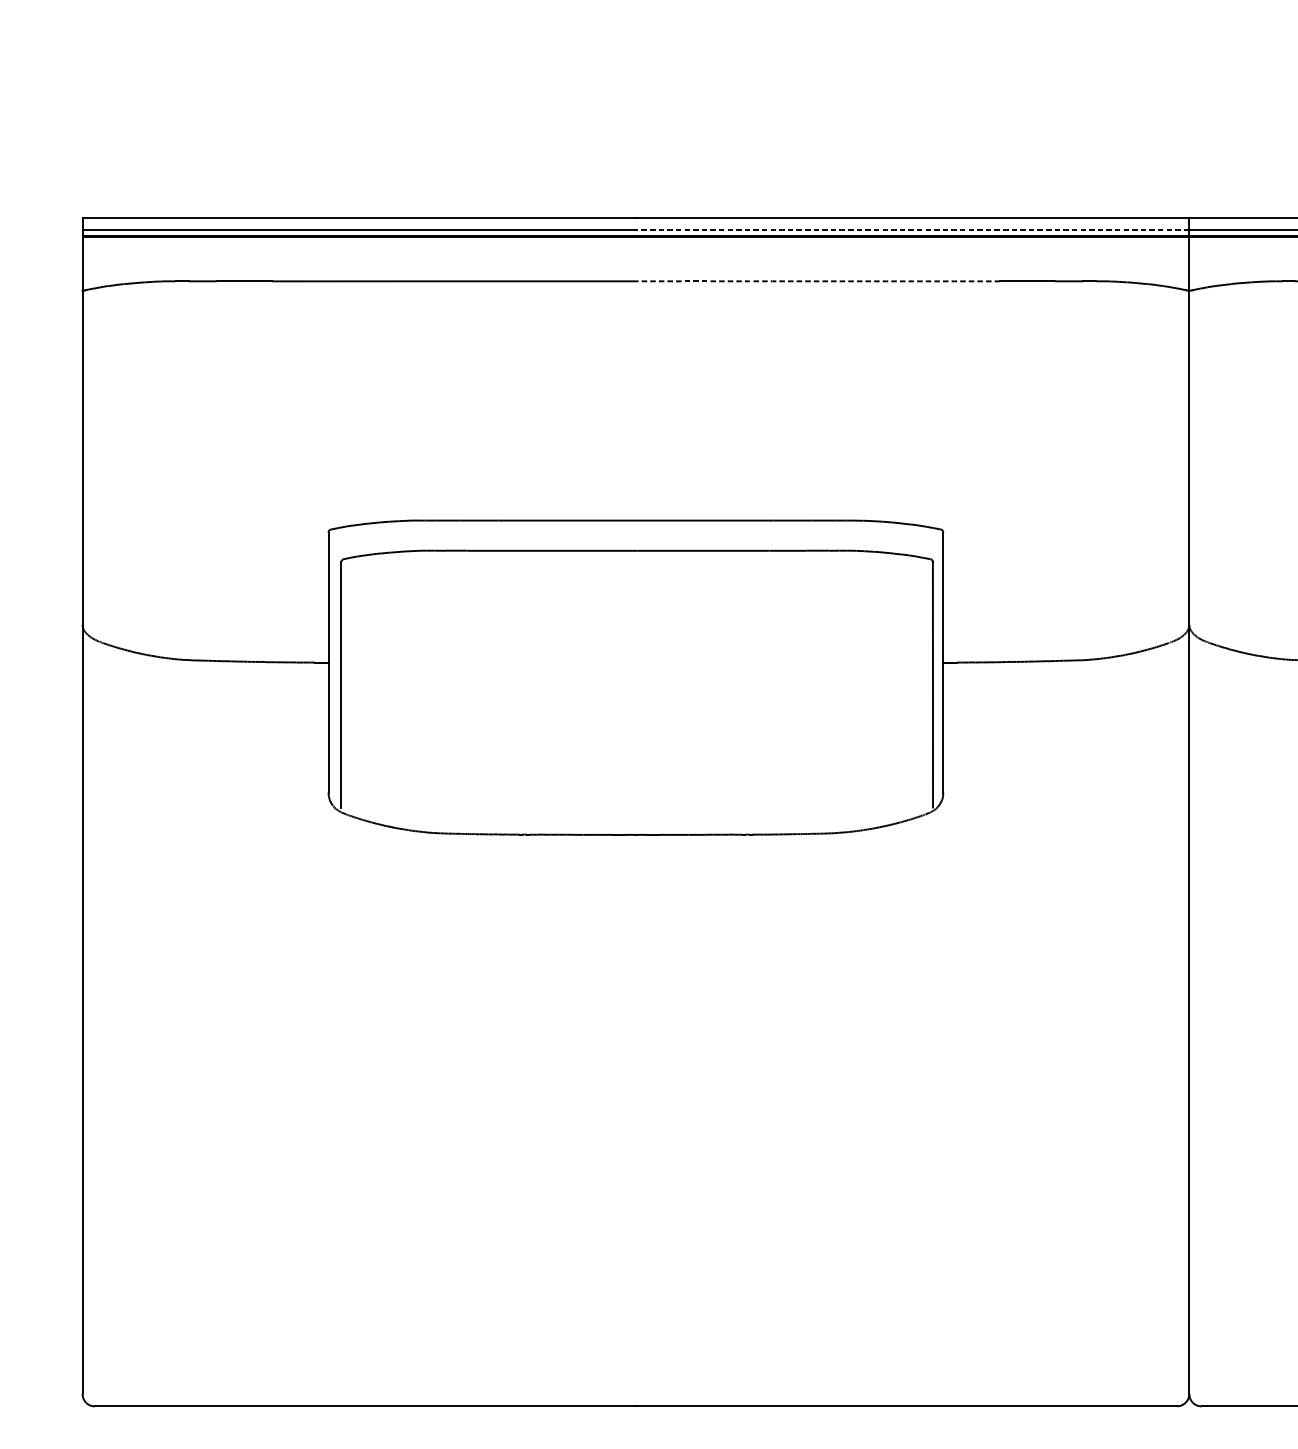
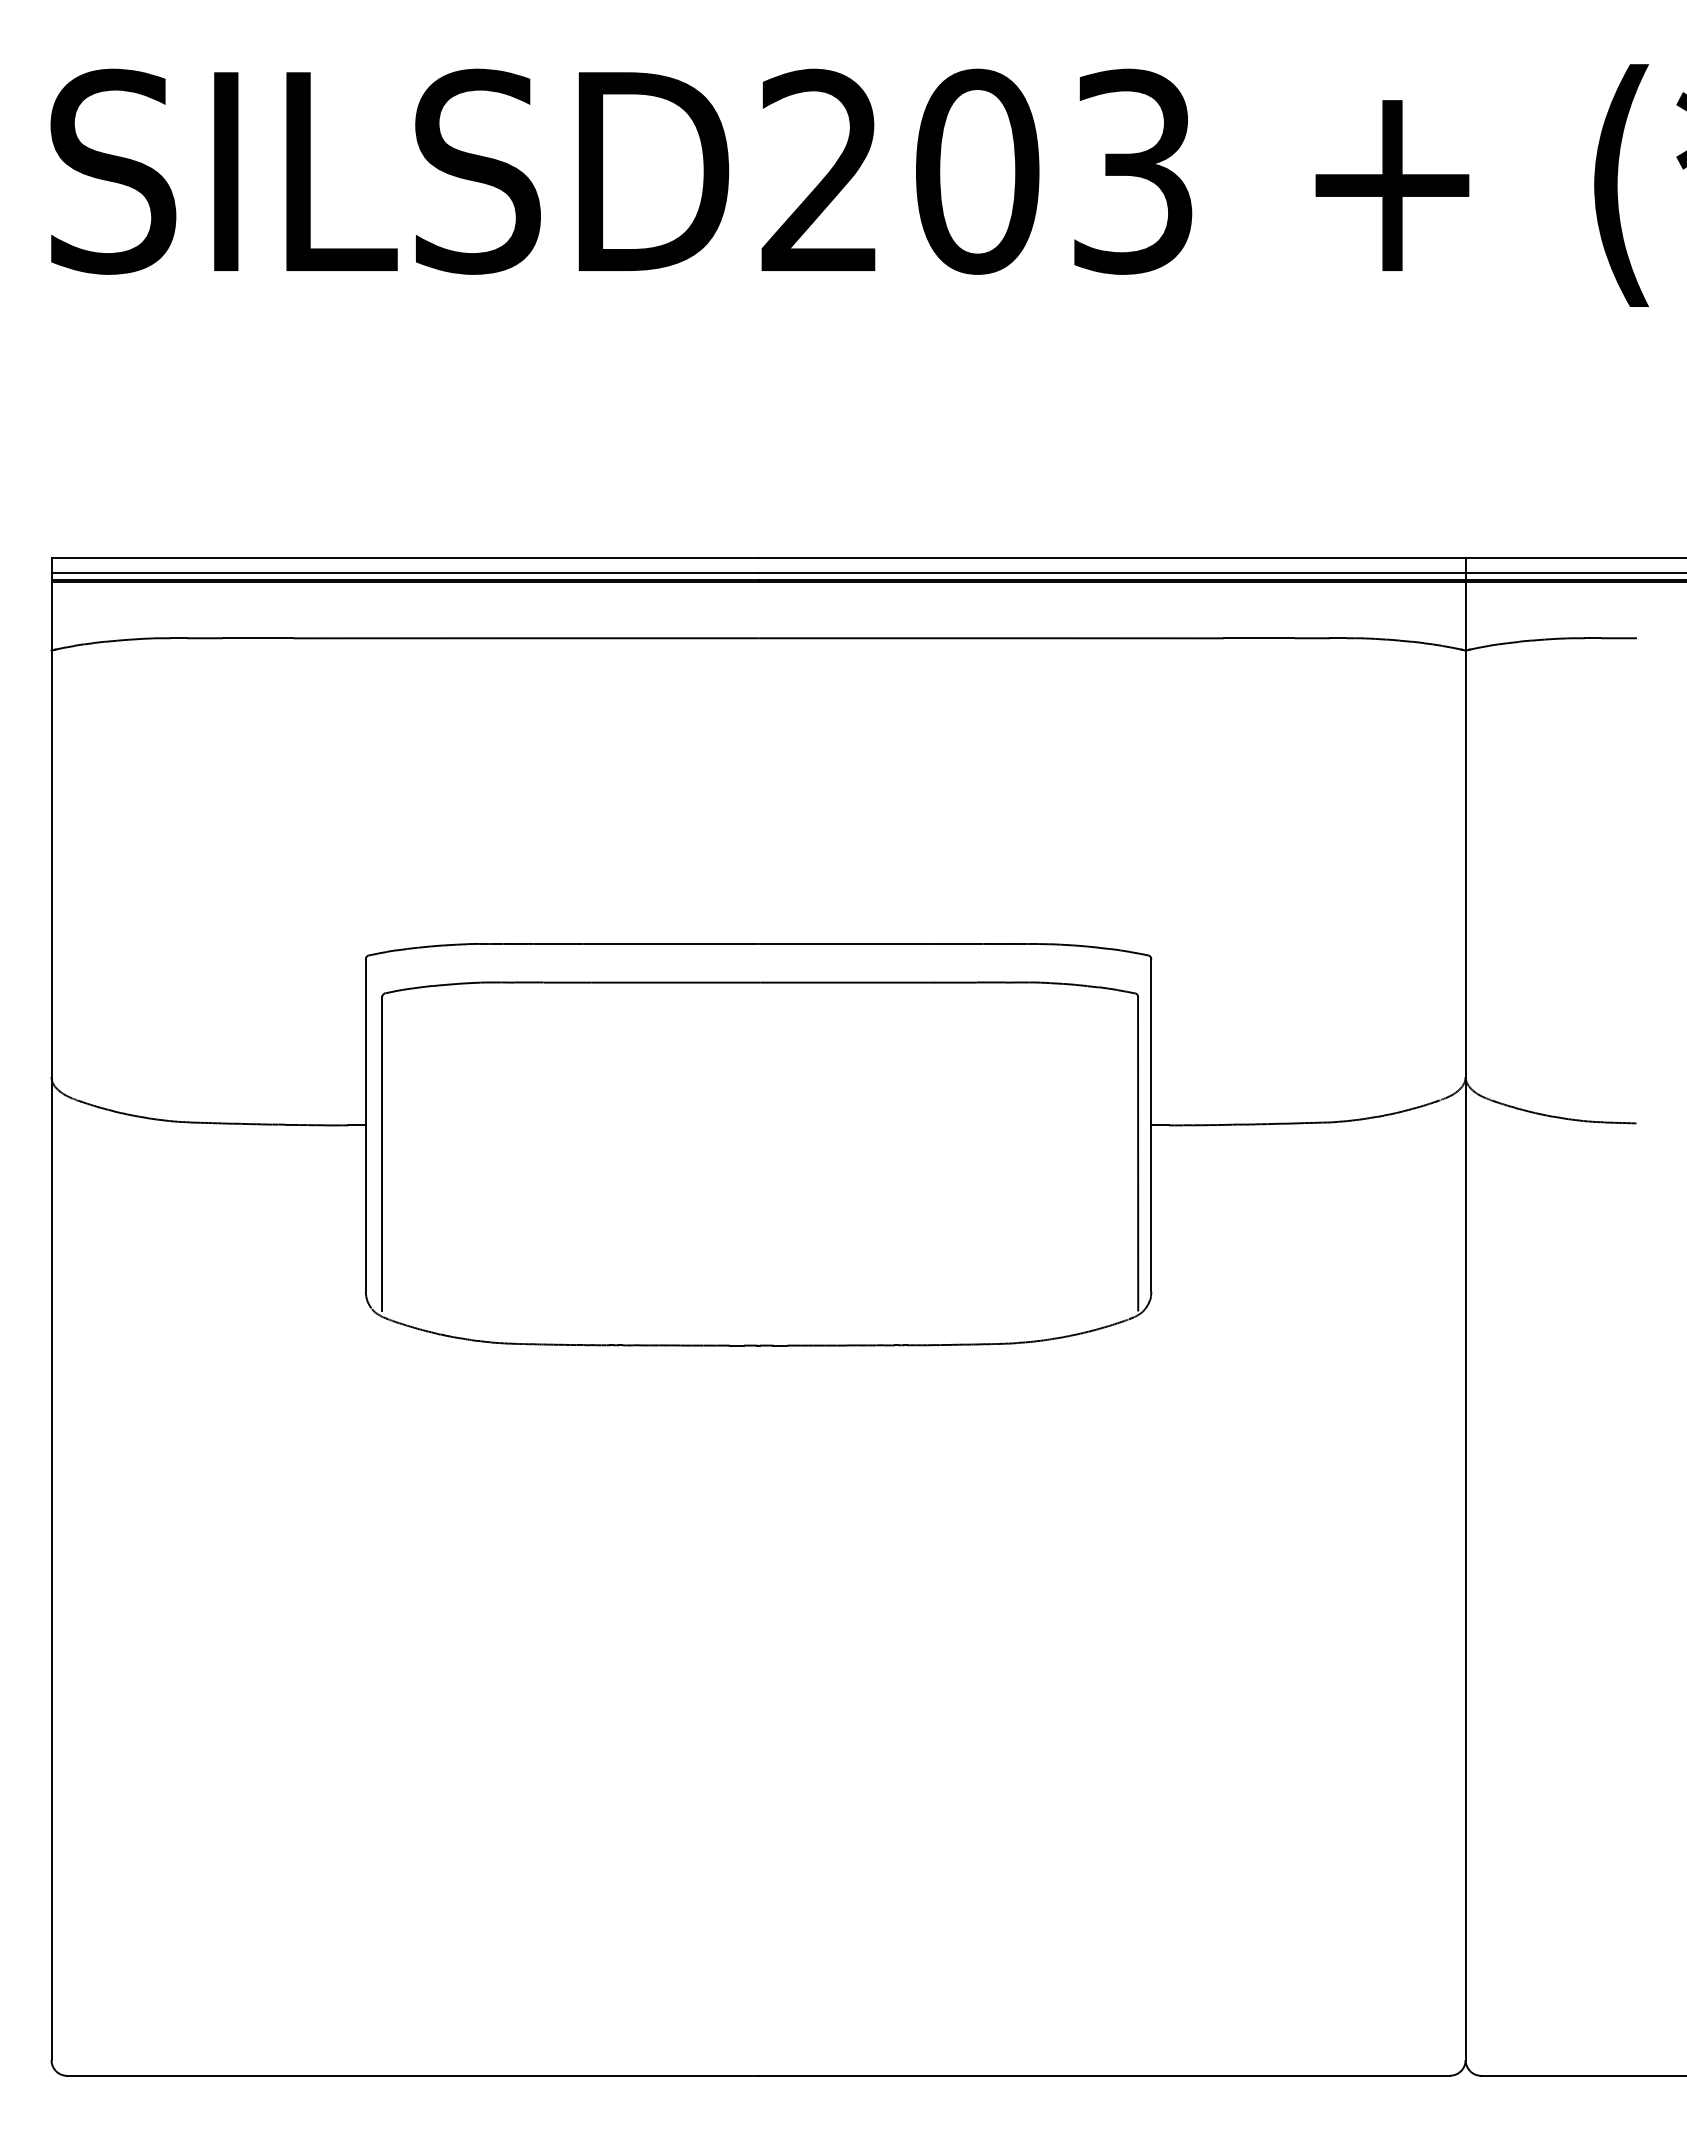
line: (912, 230) -> (1111, 573), dashed -> solid
arc: (818, 281) -> (991, 638), dashed -> solid

